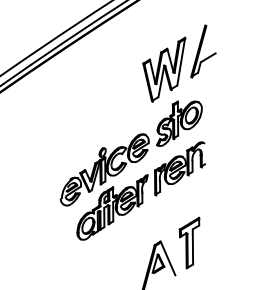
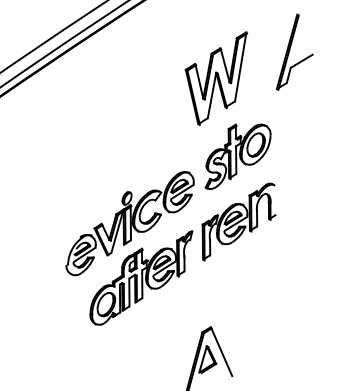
part: (203, 51) -> (294, 52), moved
part: (189, 242) -> (252, 328), removed

